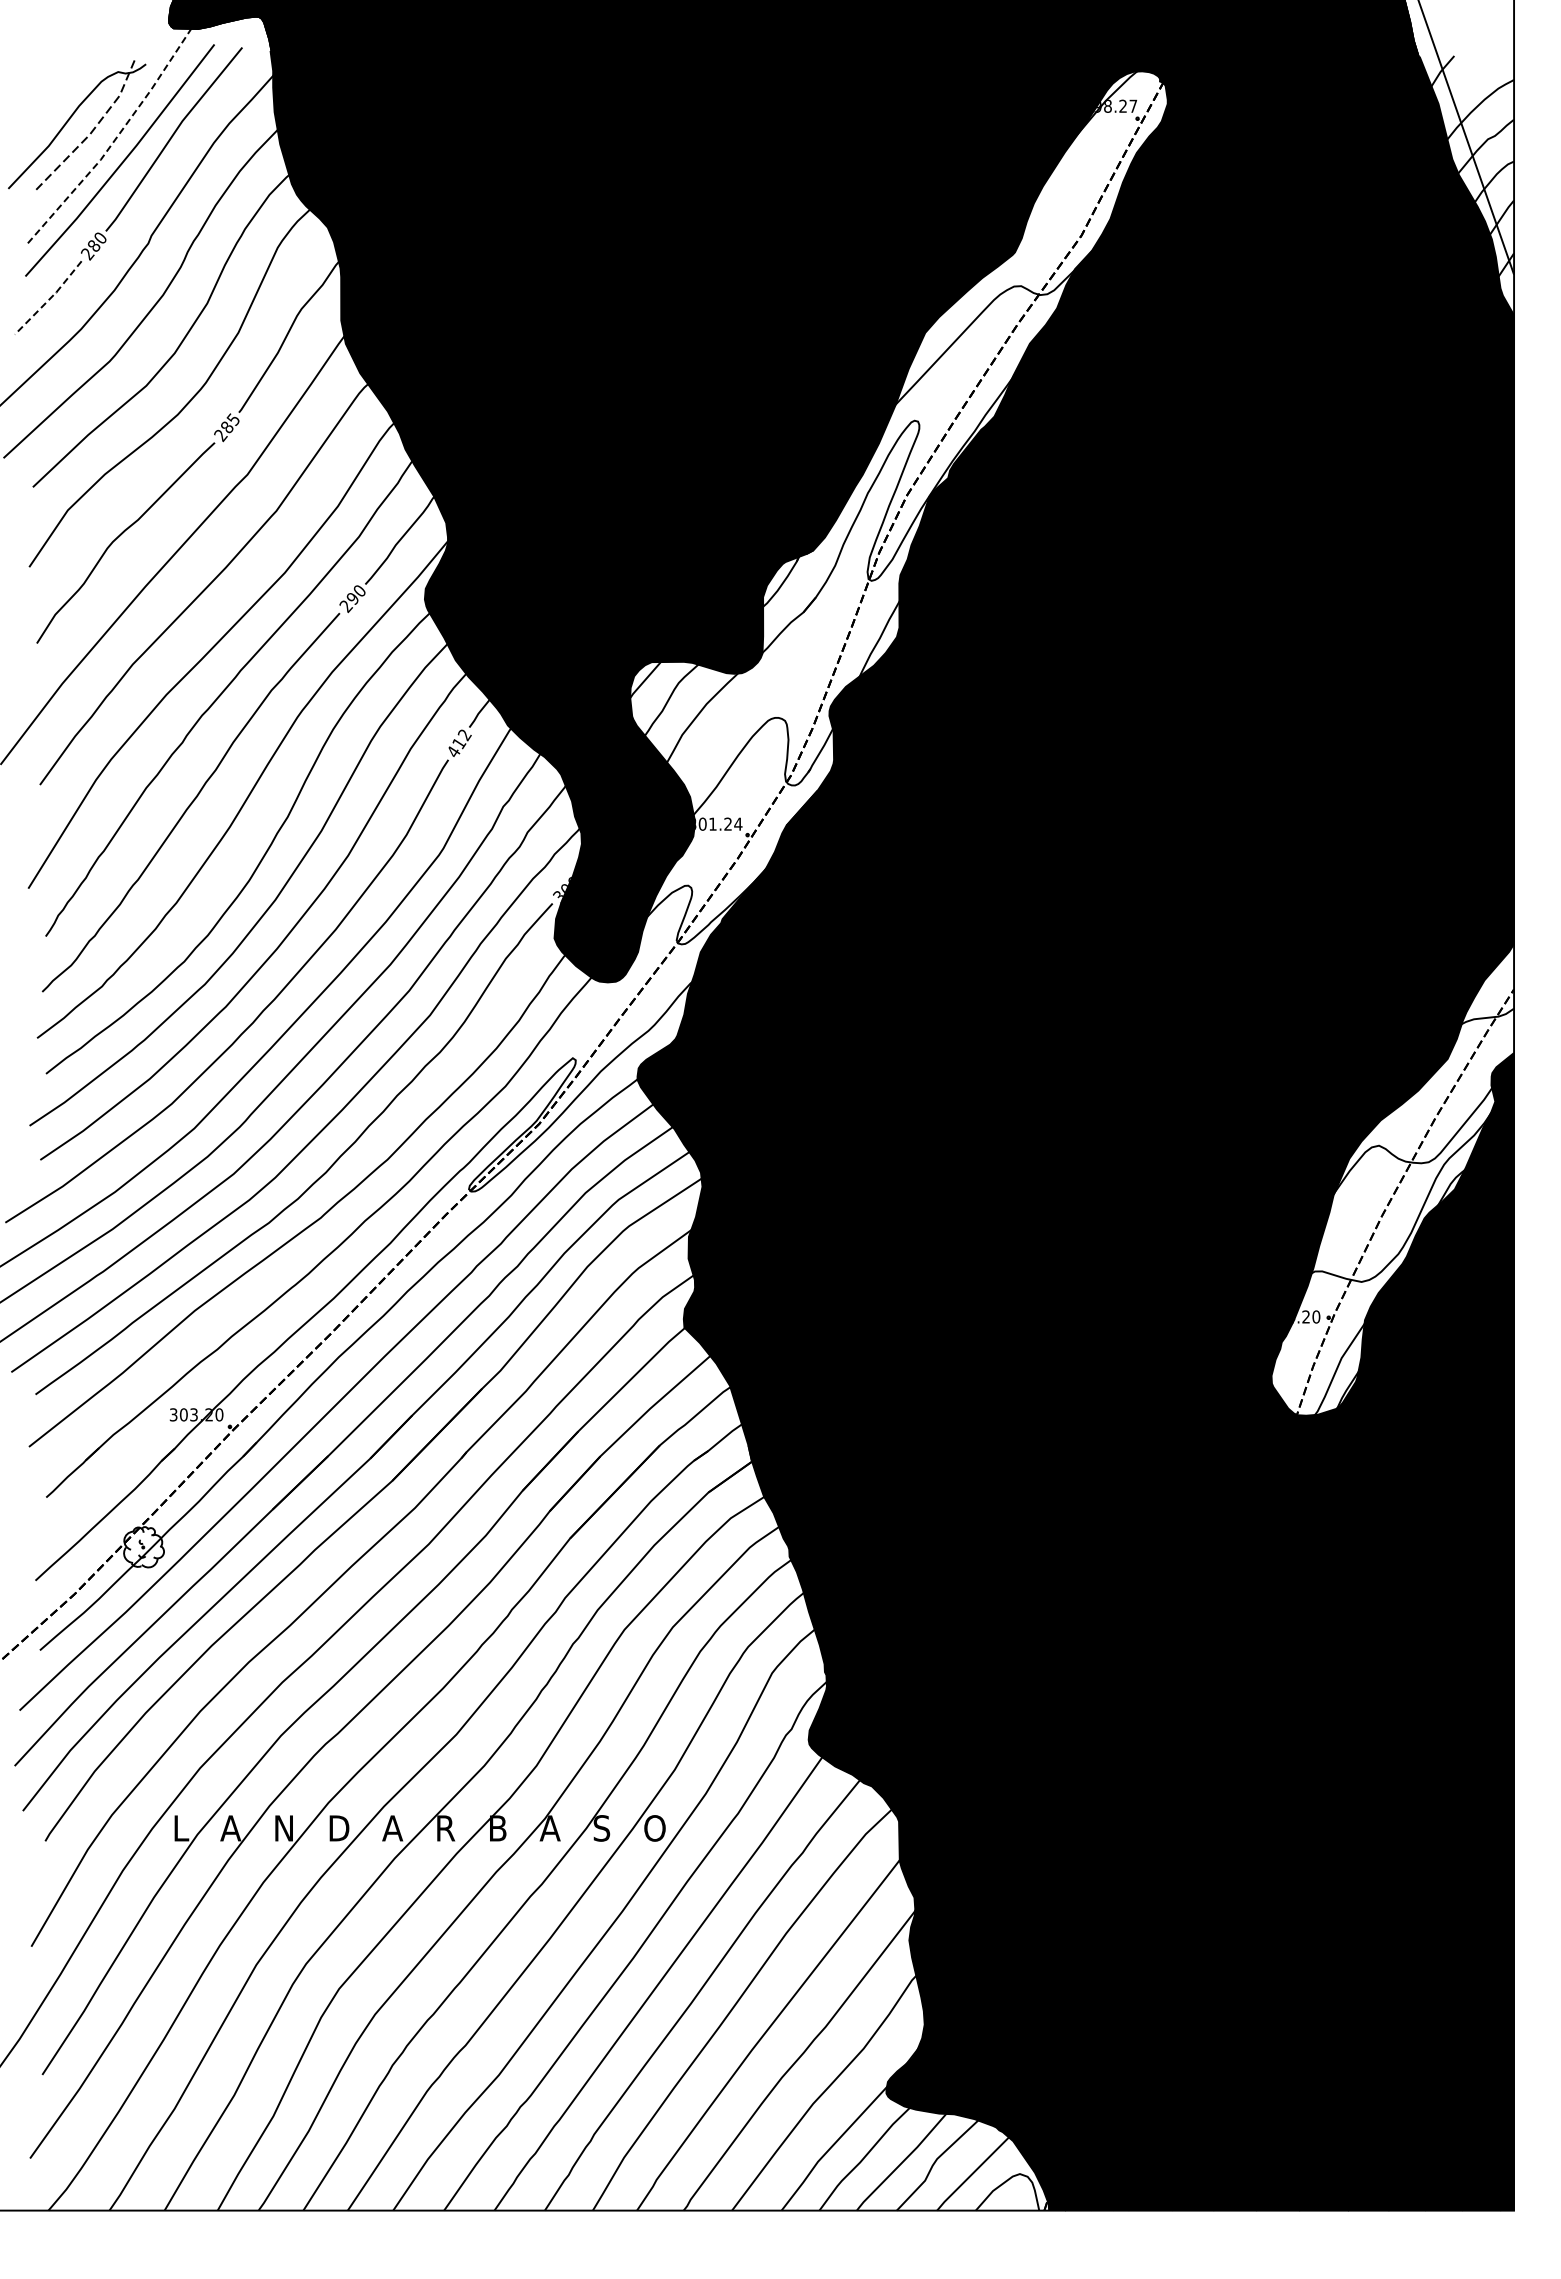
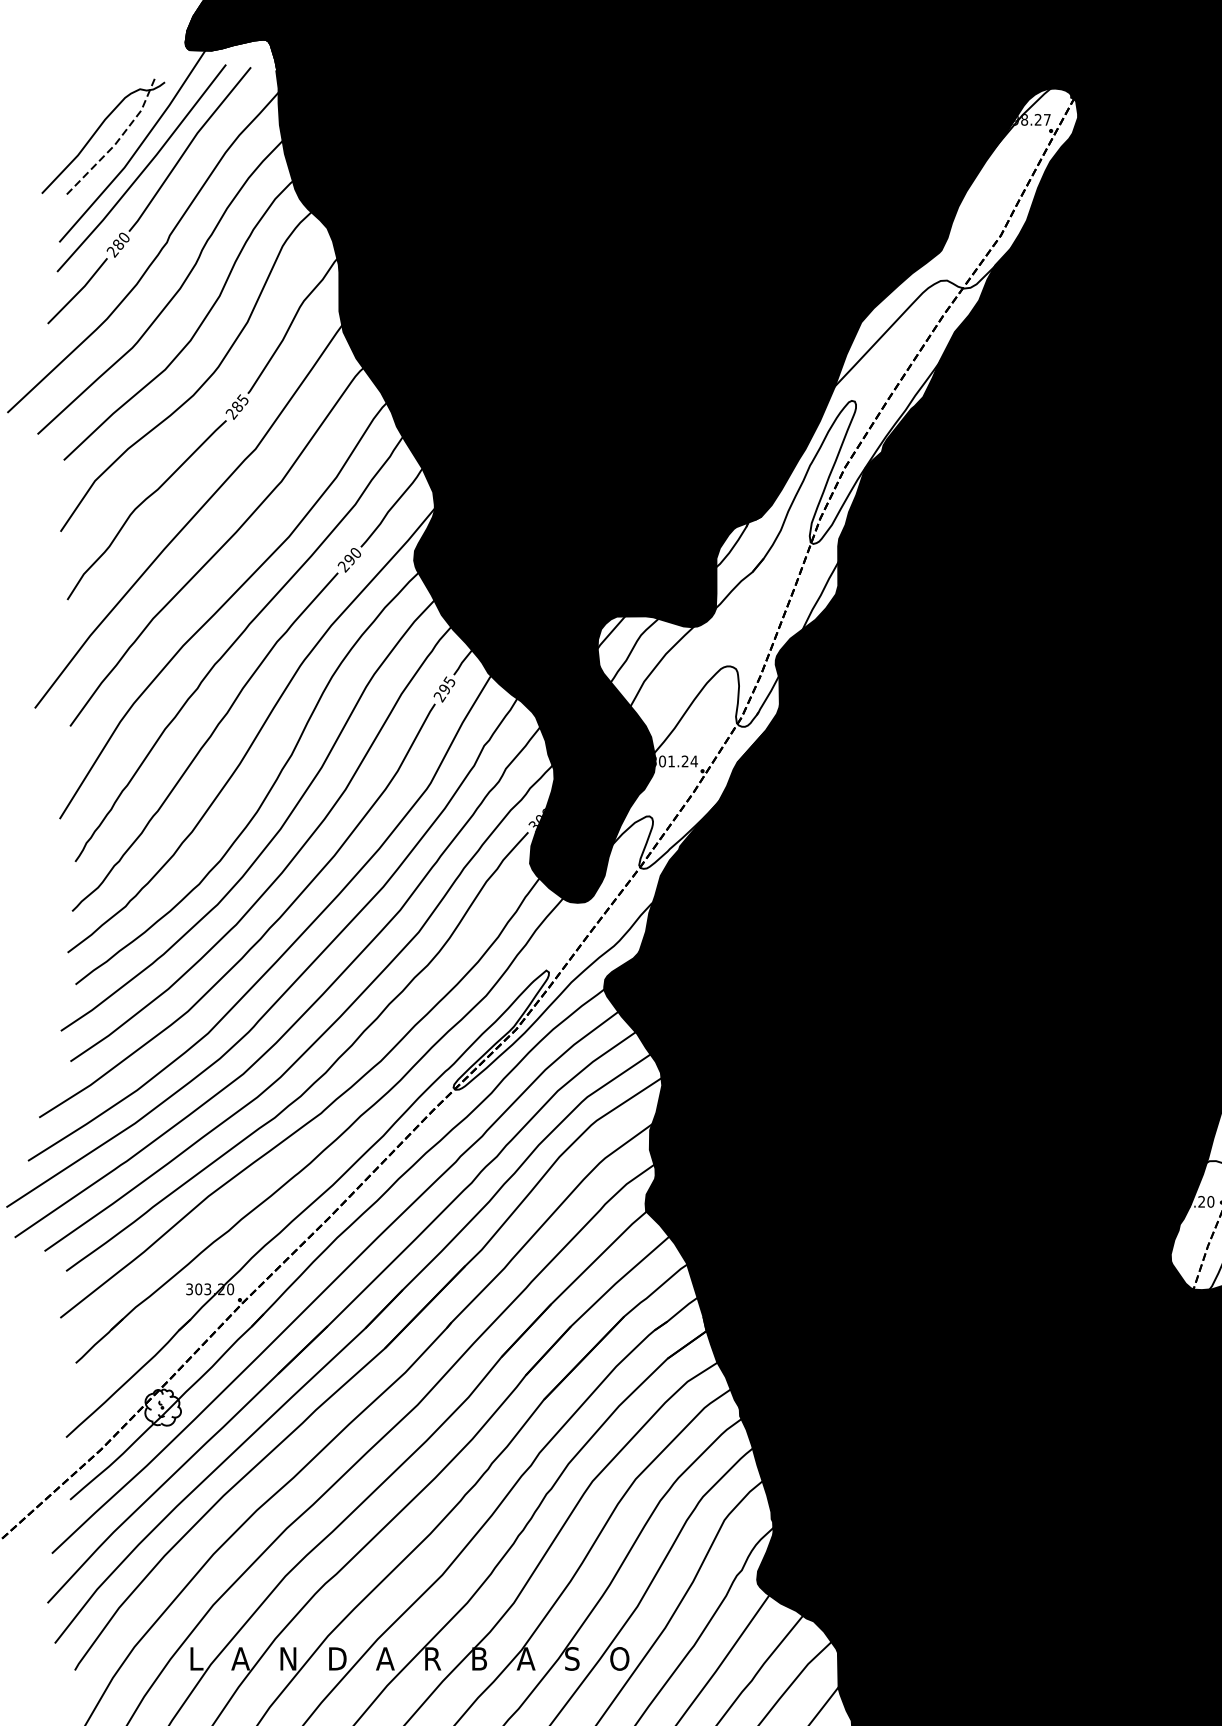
line: (116, 138) -> (138, 148), dashed -> solid
line: (49, 299) -> (78, 292), dashed -> solid
text: (458, 743) -> (444, 689), 412 -> 295

